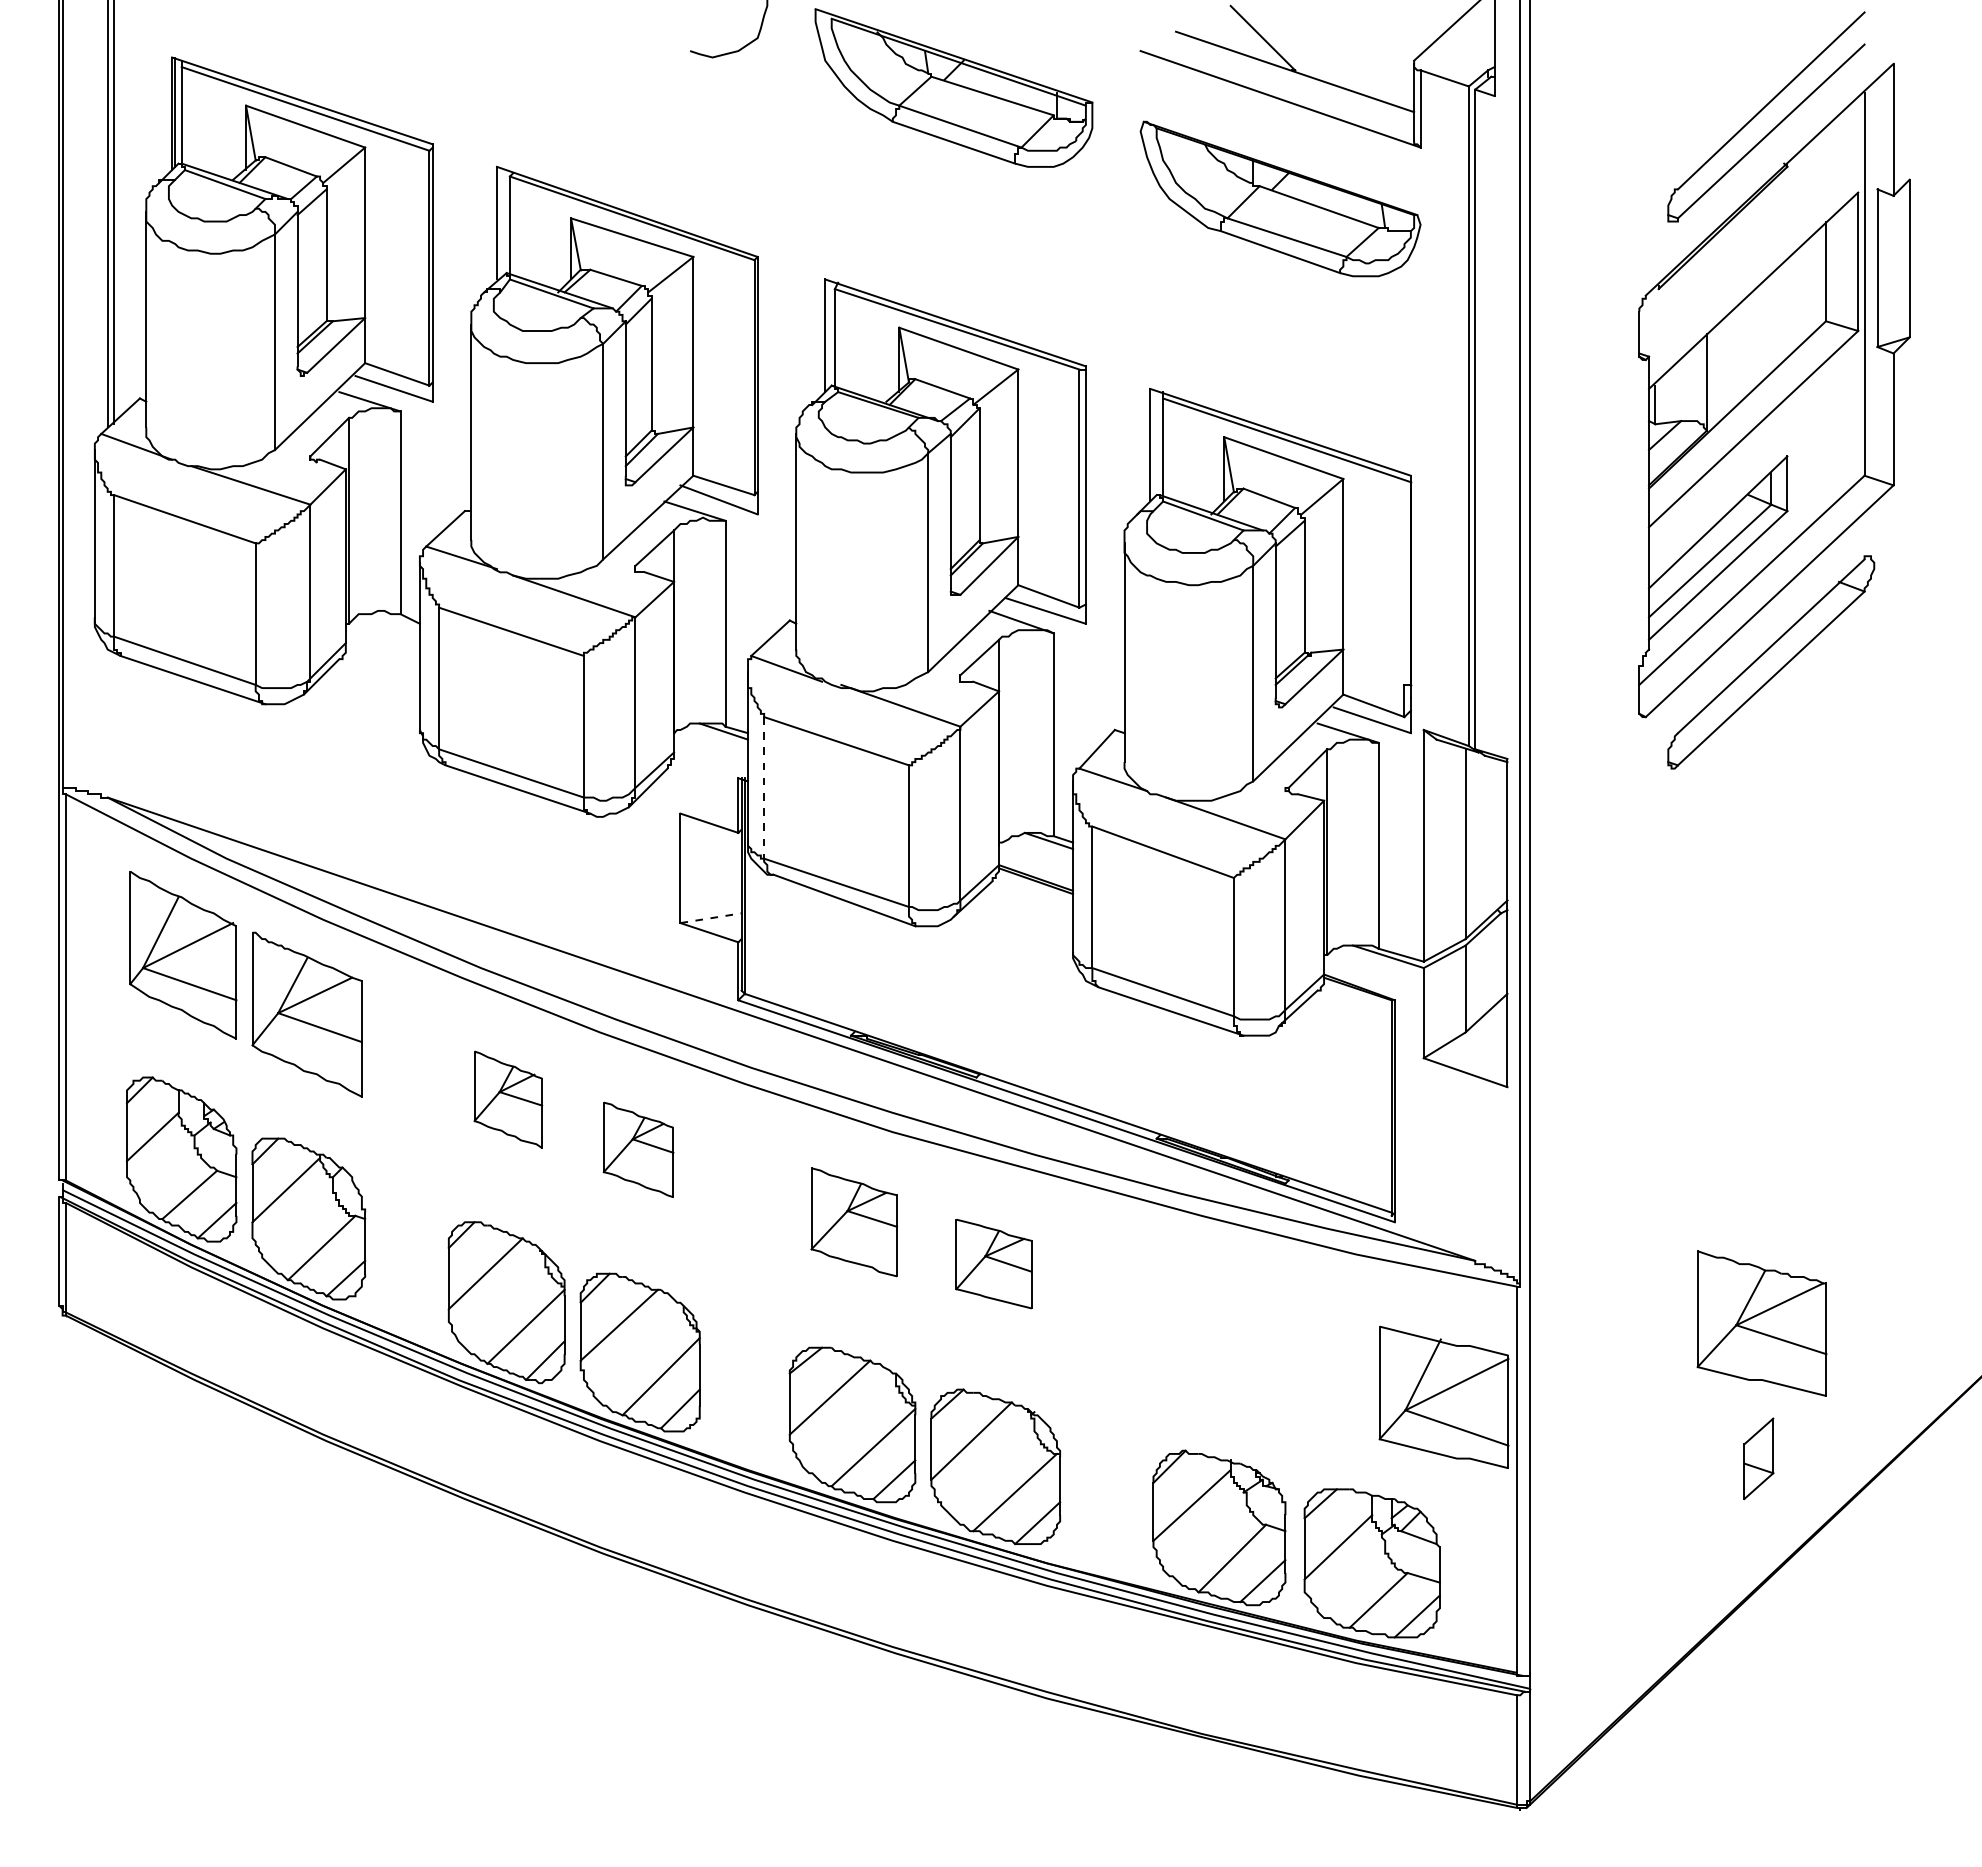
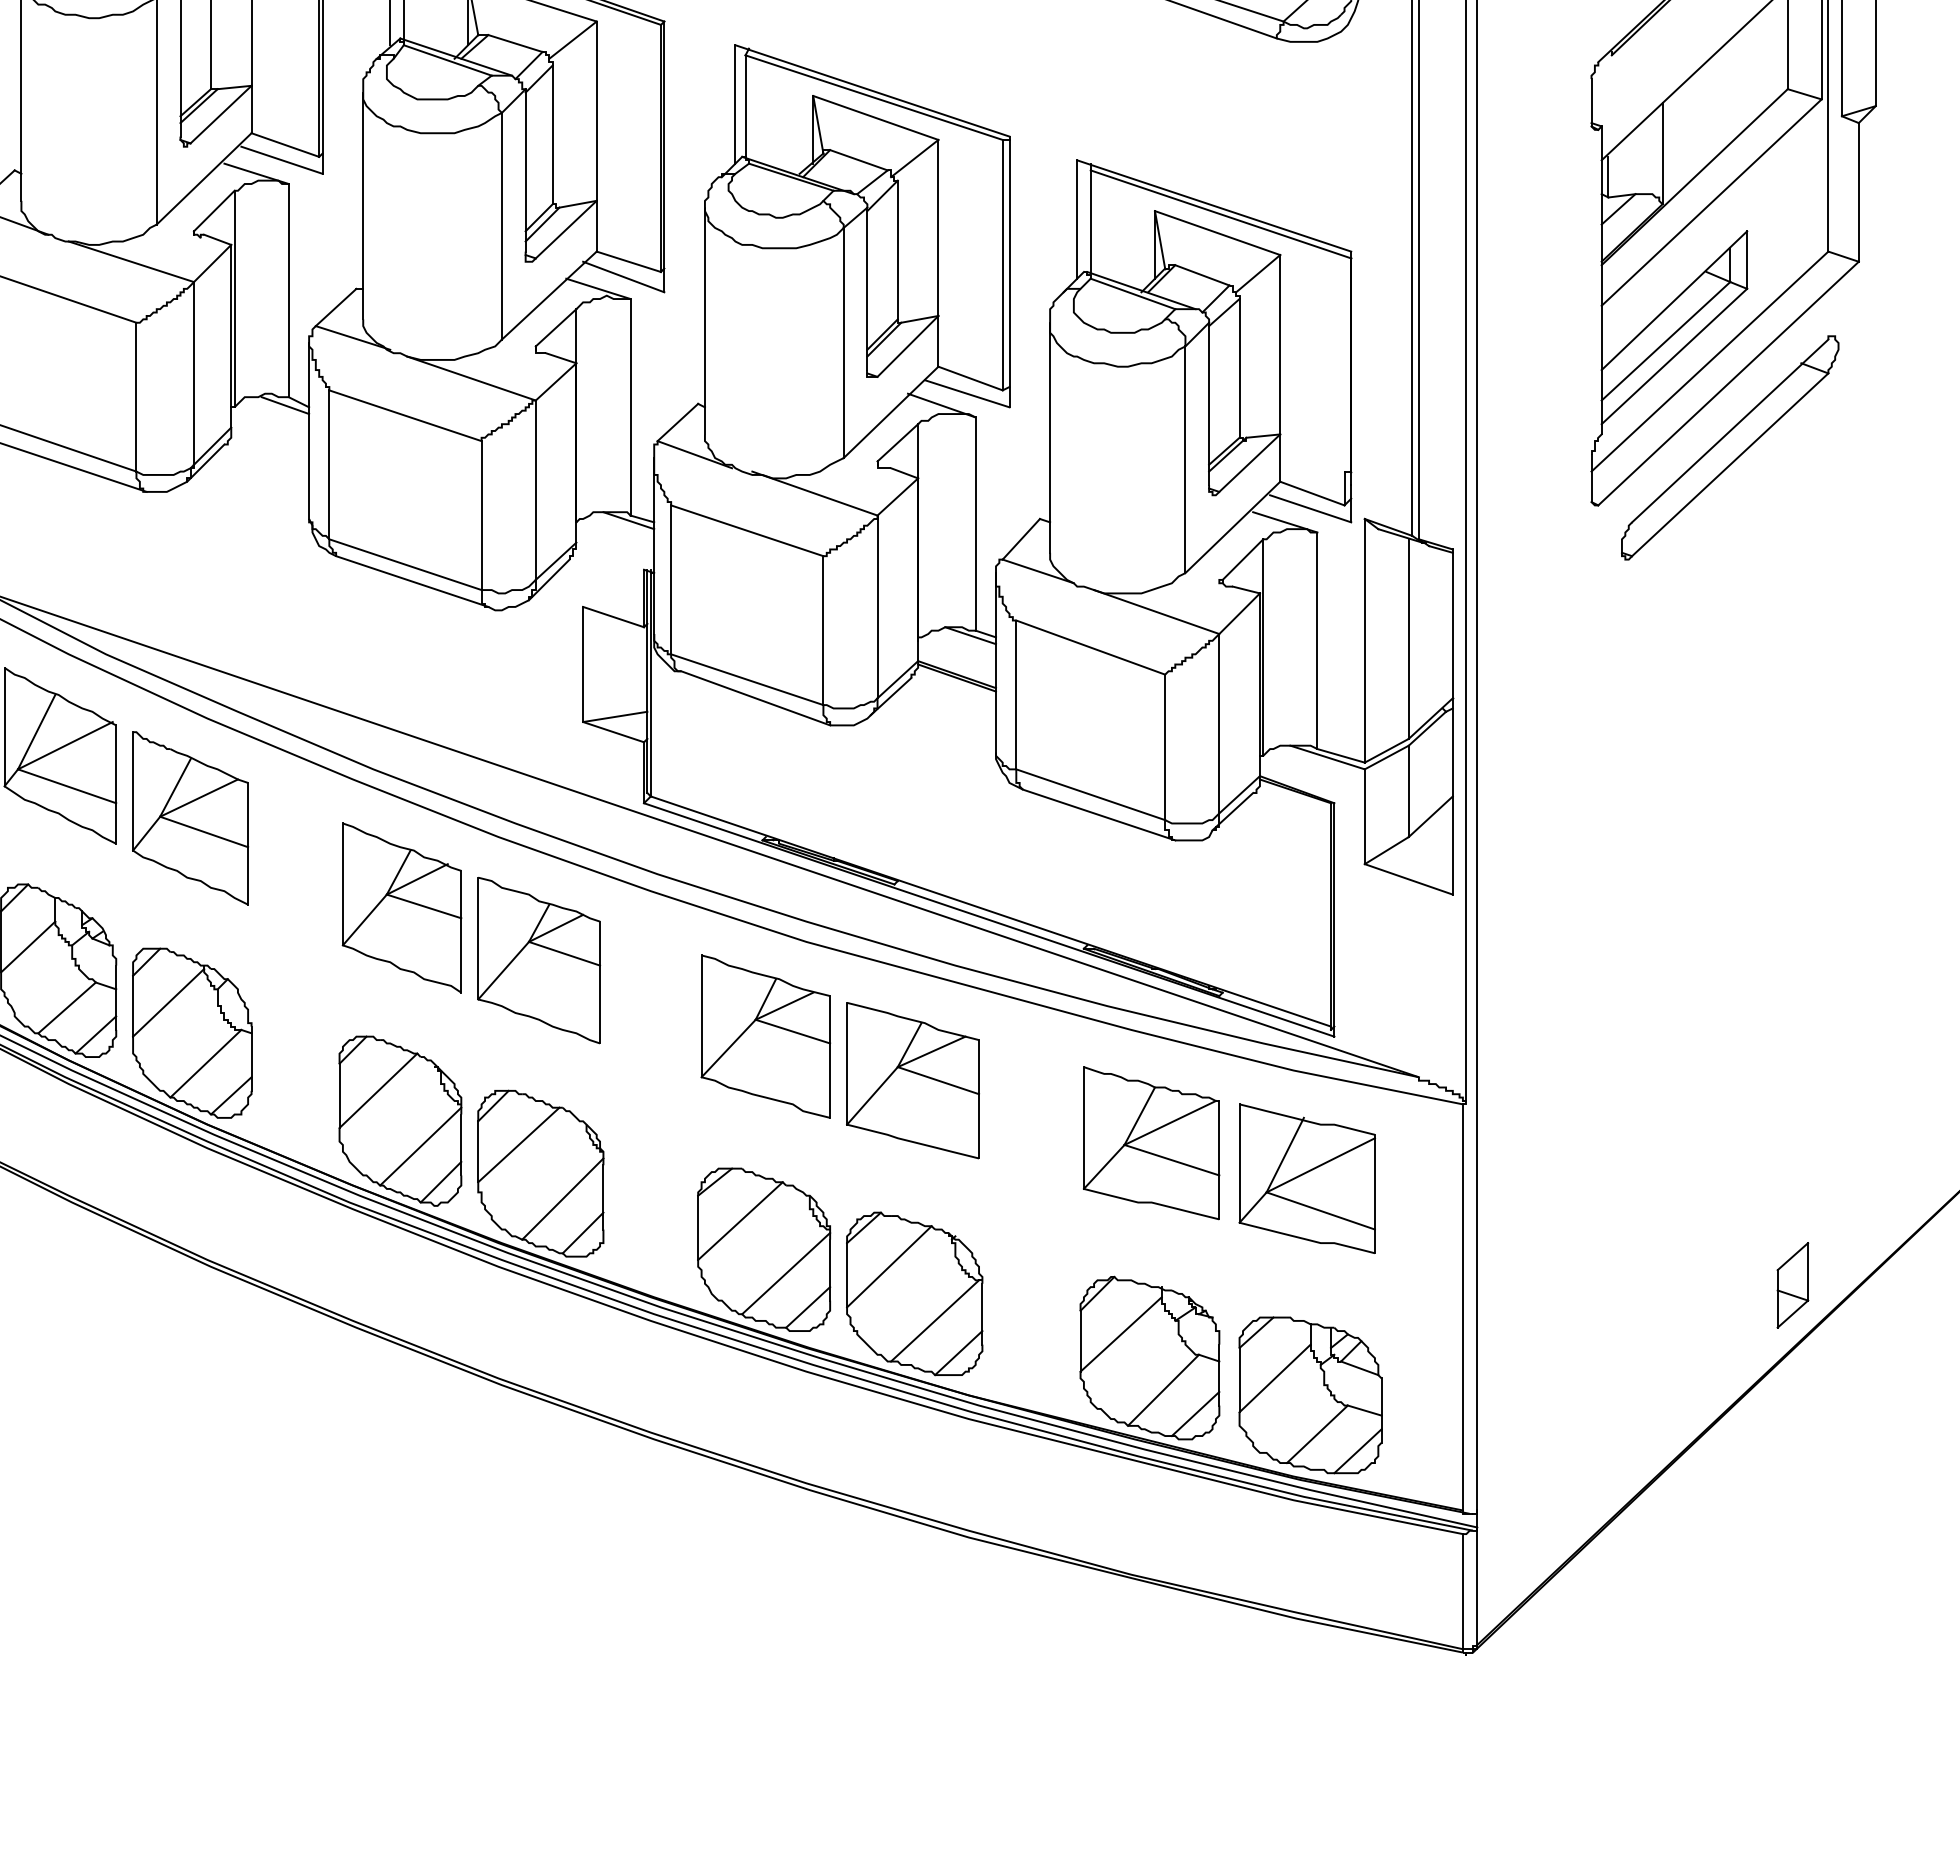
line: (396, 622) -> (284, 405), added
line: (764, 787) -> (671, 579), dashed -> solid
line: (711, 918) -> (615, 717), dashed -> solid
part: (508, 1099) -> (402, 907), size x1.67
part: (638, 1149) -> (539, 960), size x1.67
part: (854, 1222) -> (766, 1036), size x1.43
part: (993, 1263) -> (912, 1080), size x1.67
part: (1761, 1323) -> (1151, 1143), moved
part: (1443, 1396) -> (1306, 1177), moved
part: (1758, 1458) -> (1792, 1285), moved

